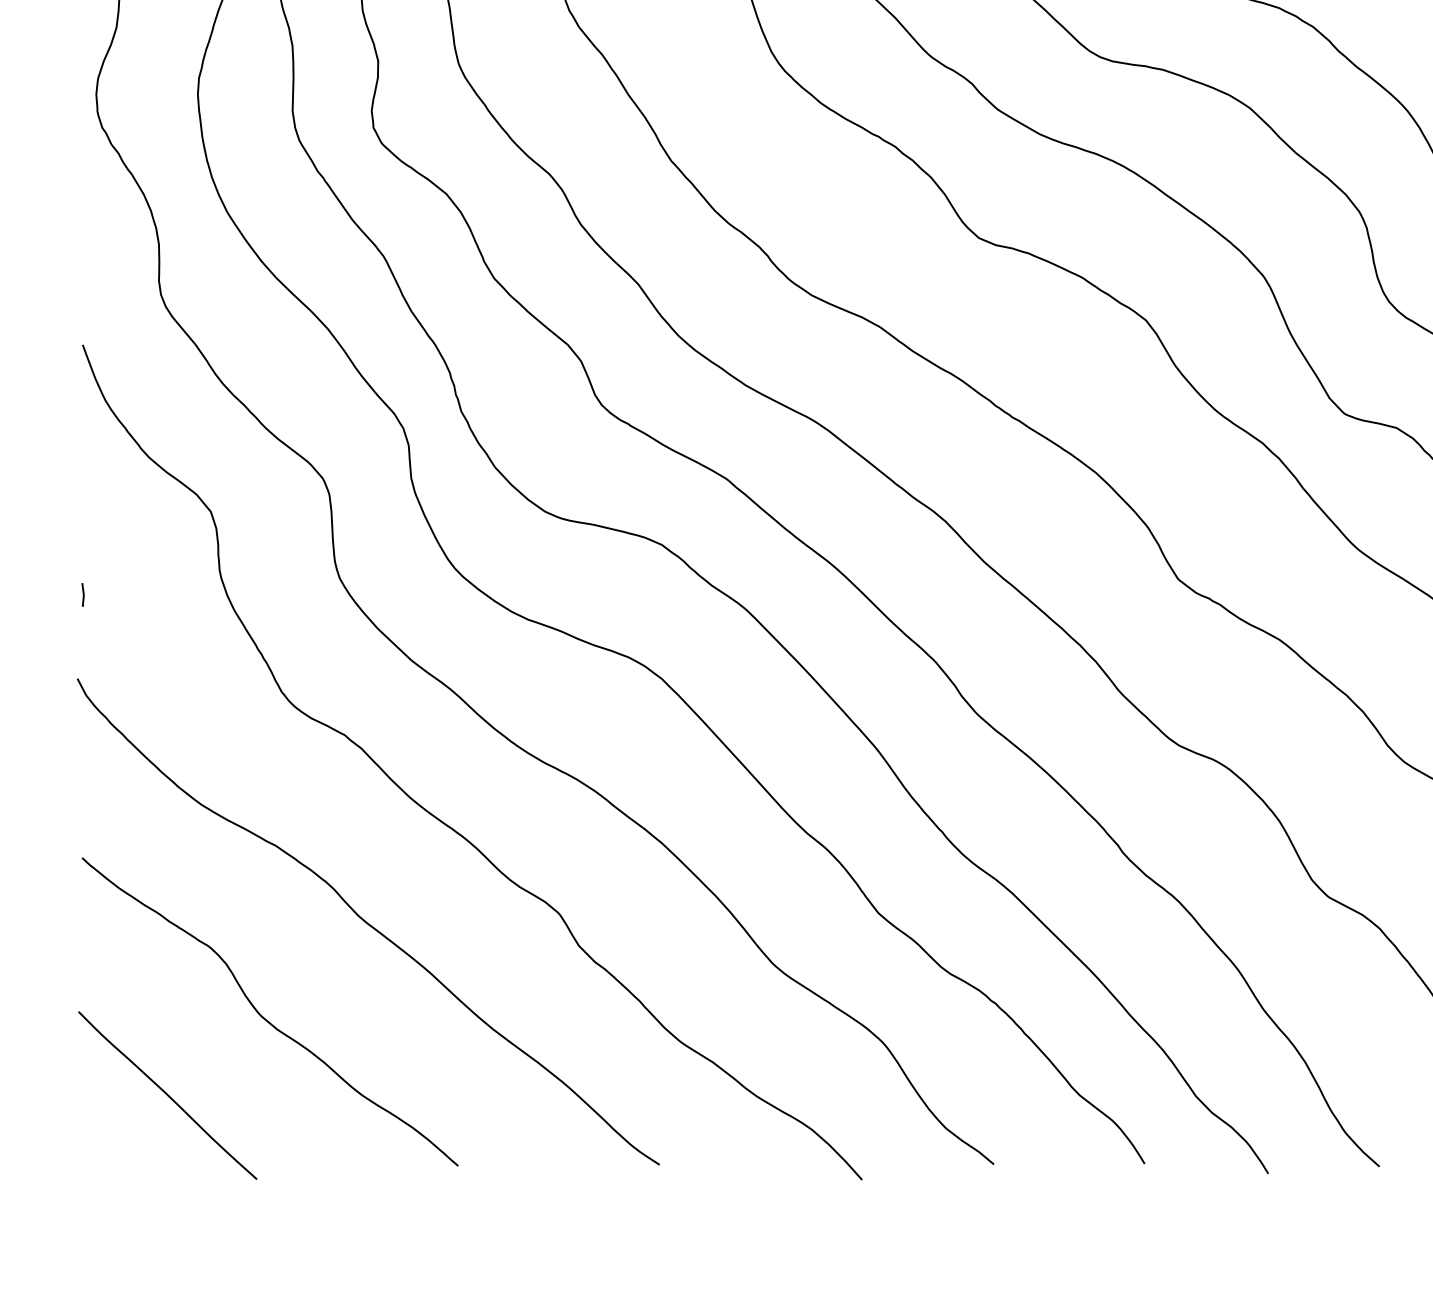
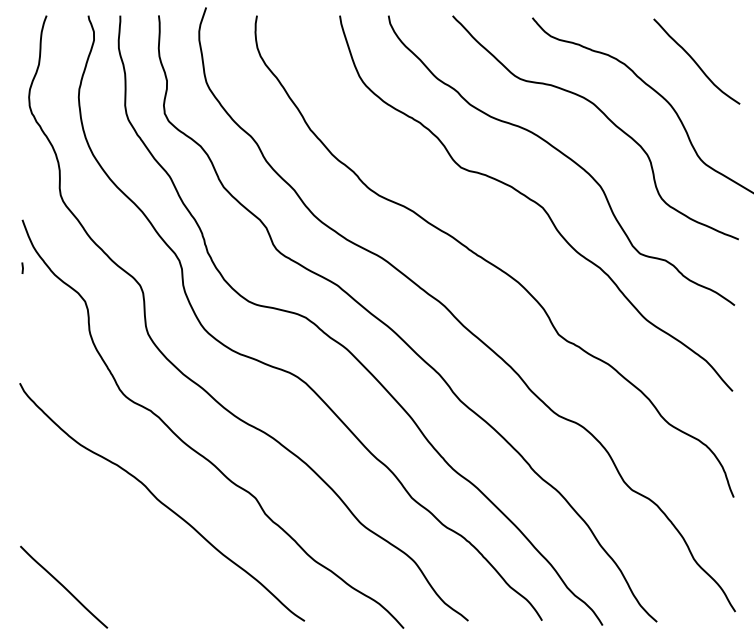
line: (82, 593) -> (22, 267), moved
curve: (264, 1016) -> (111, 548), removed

